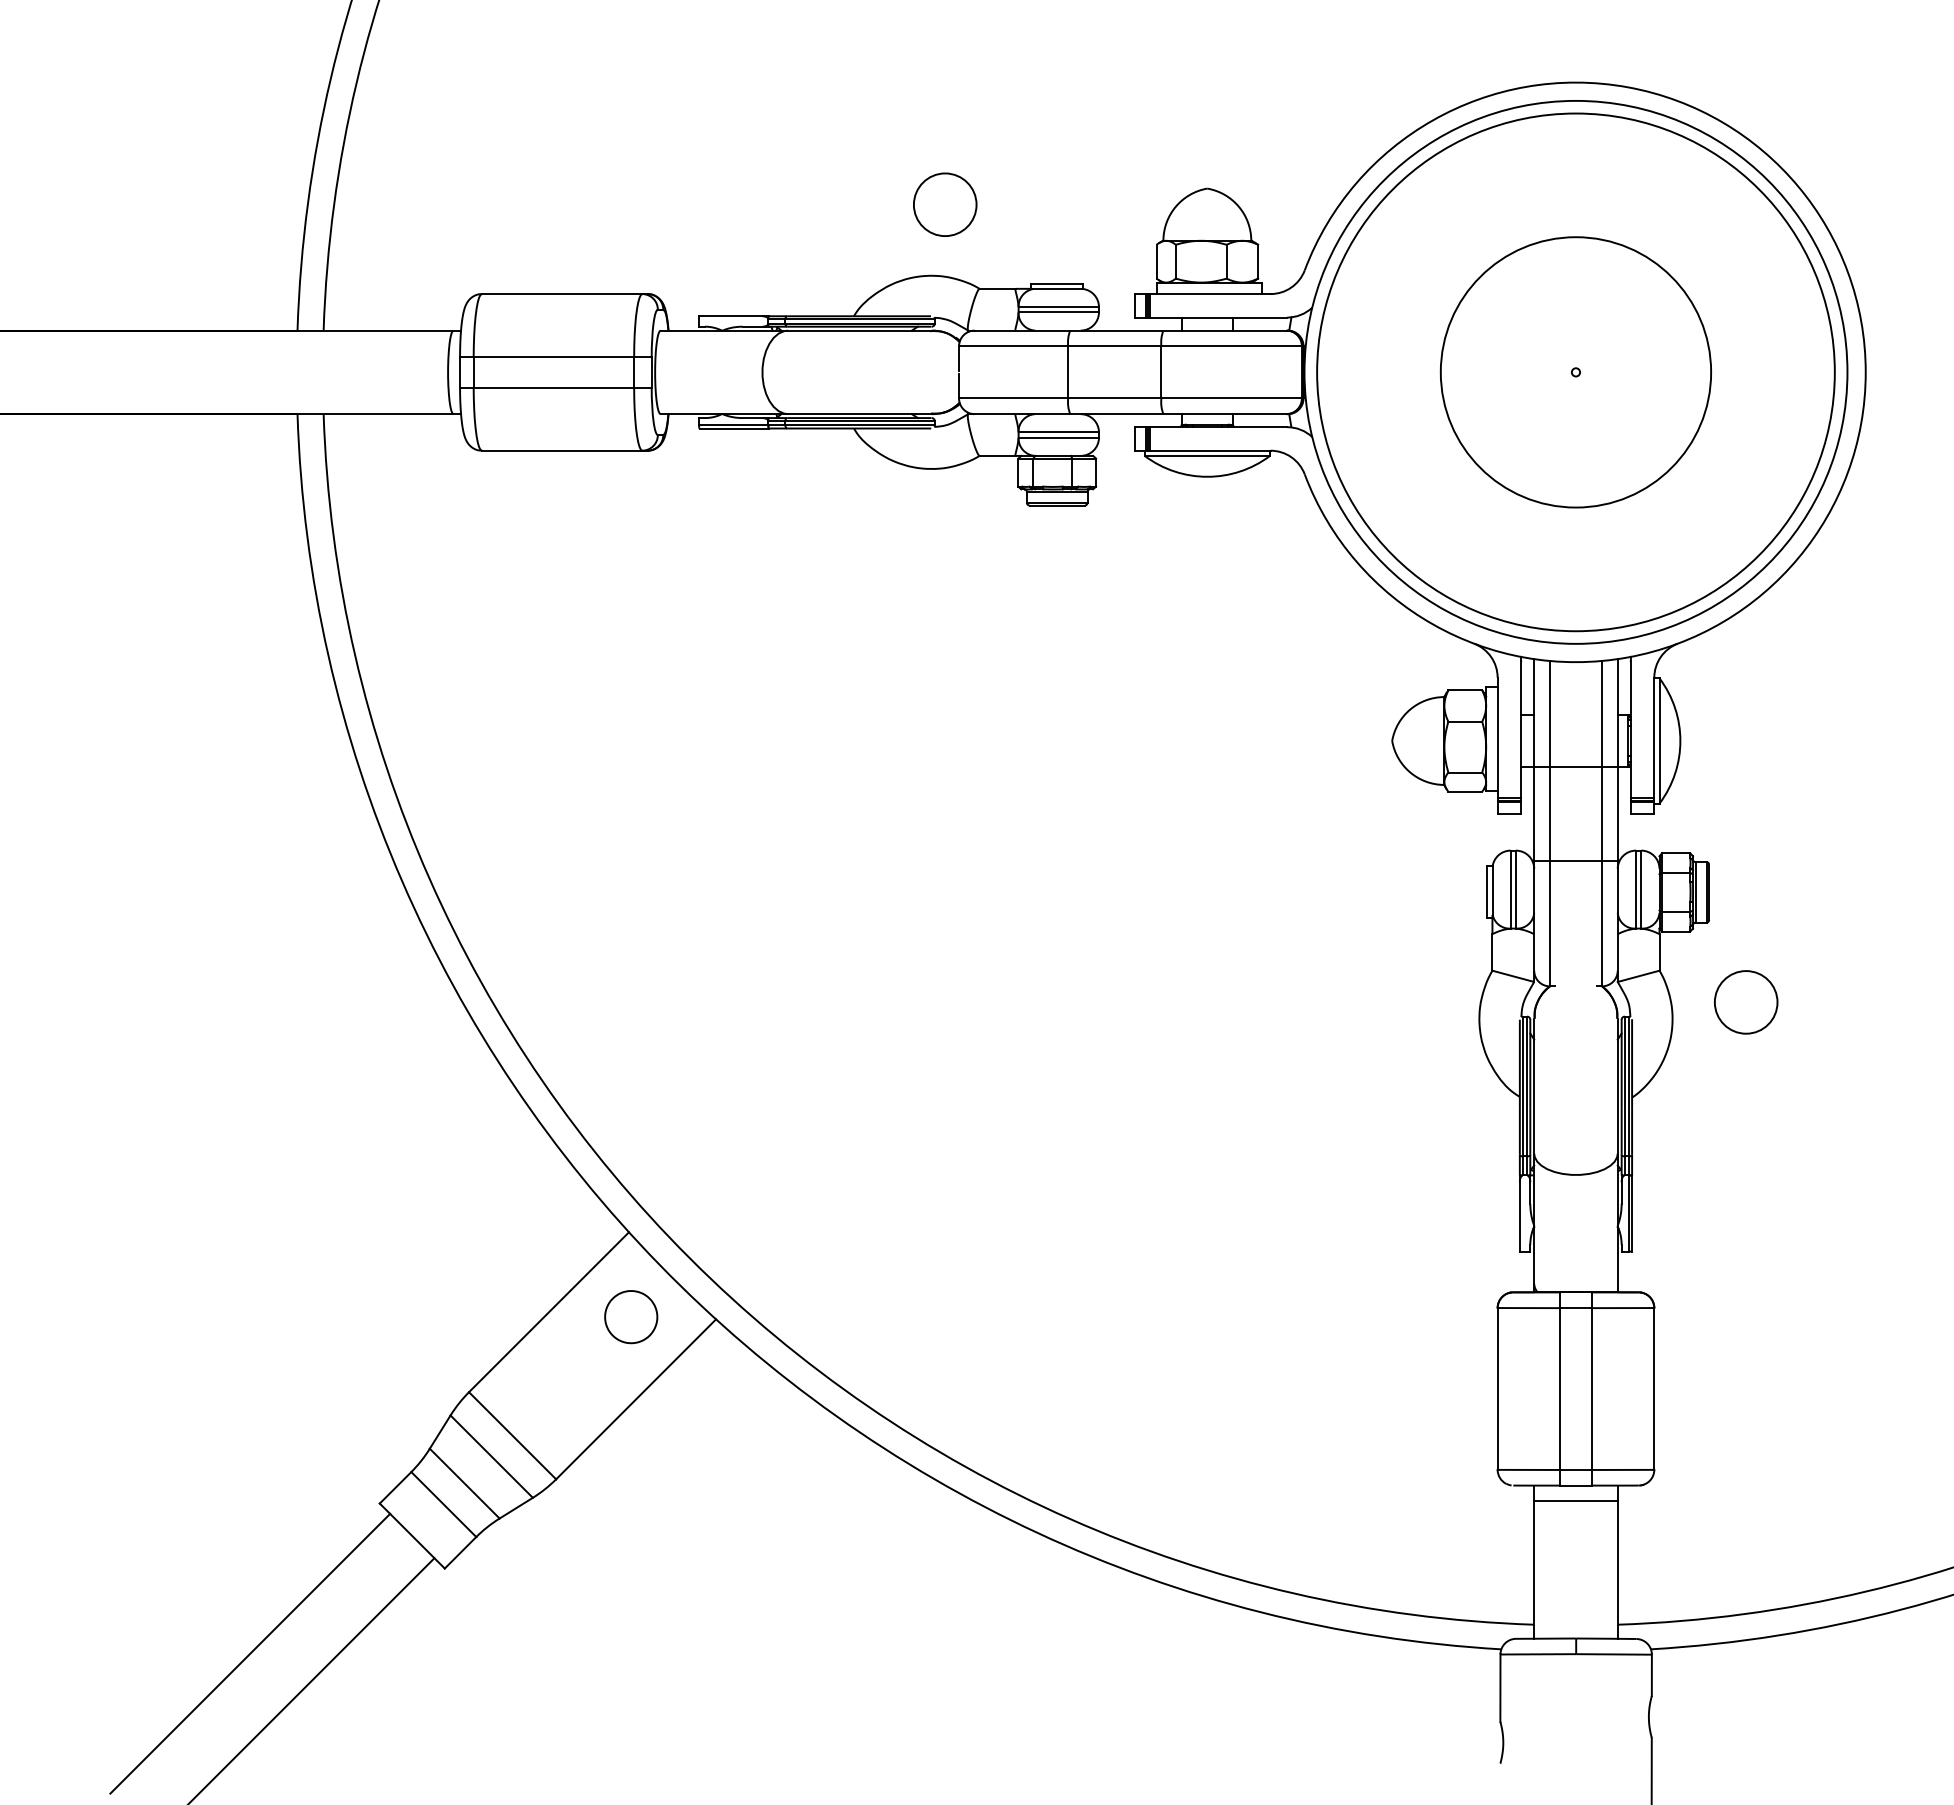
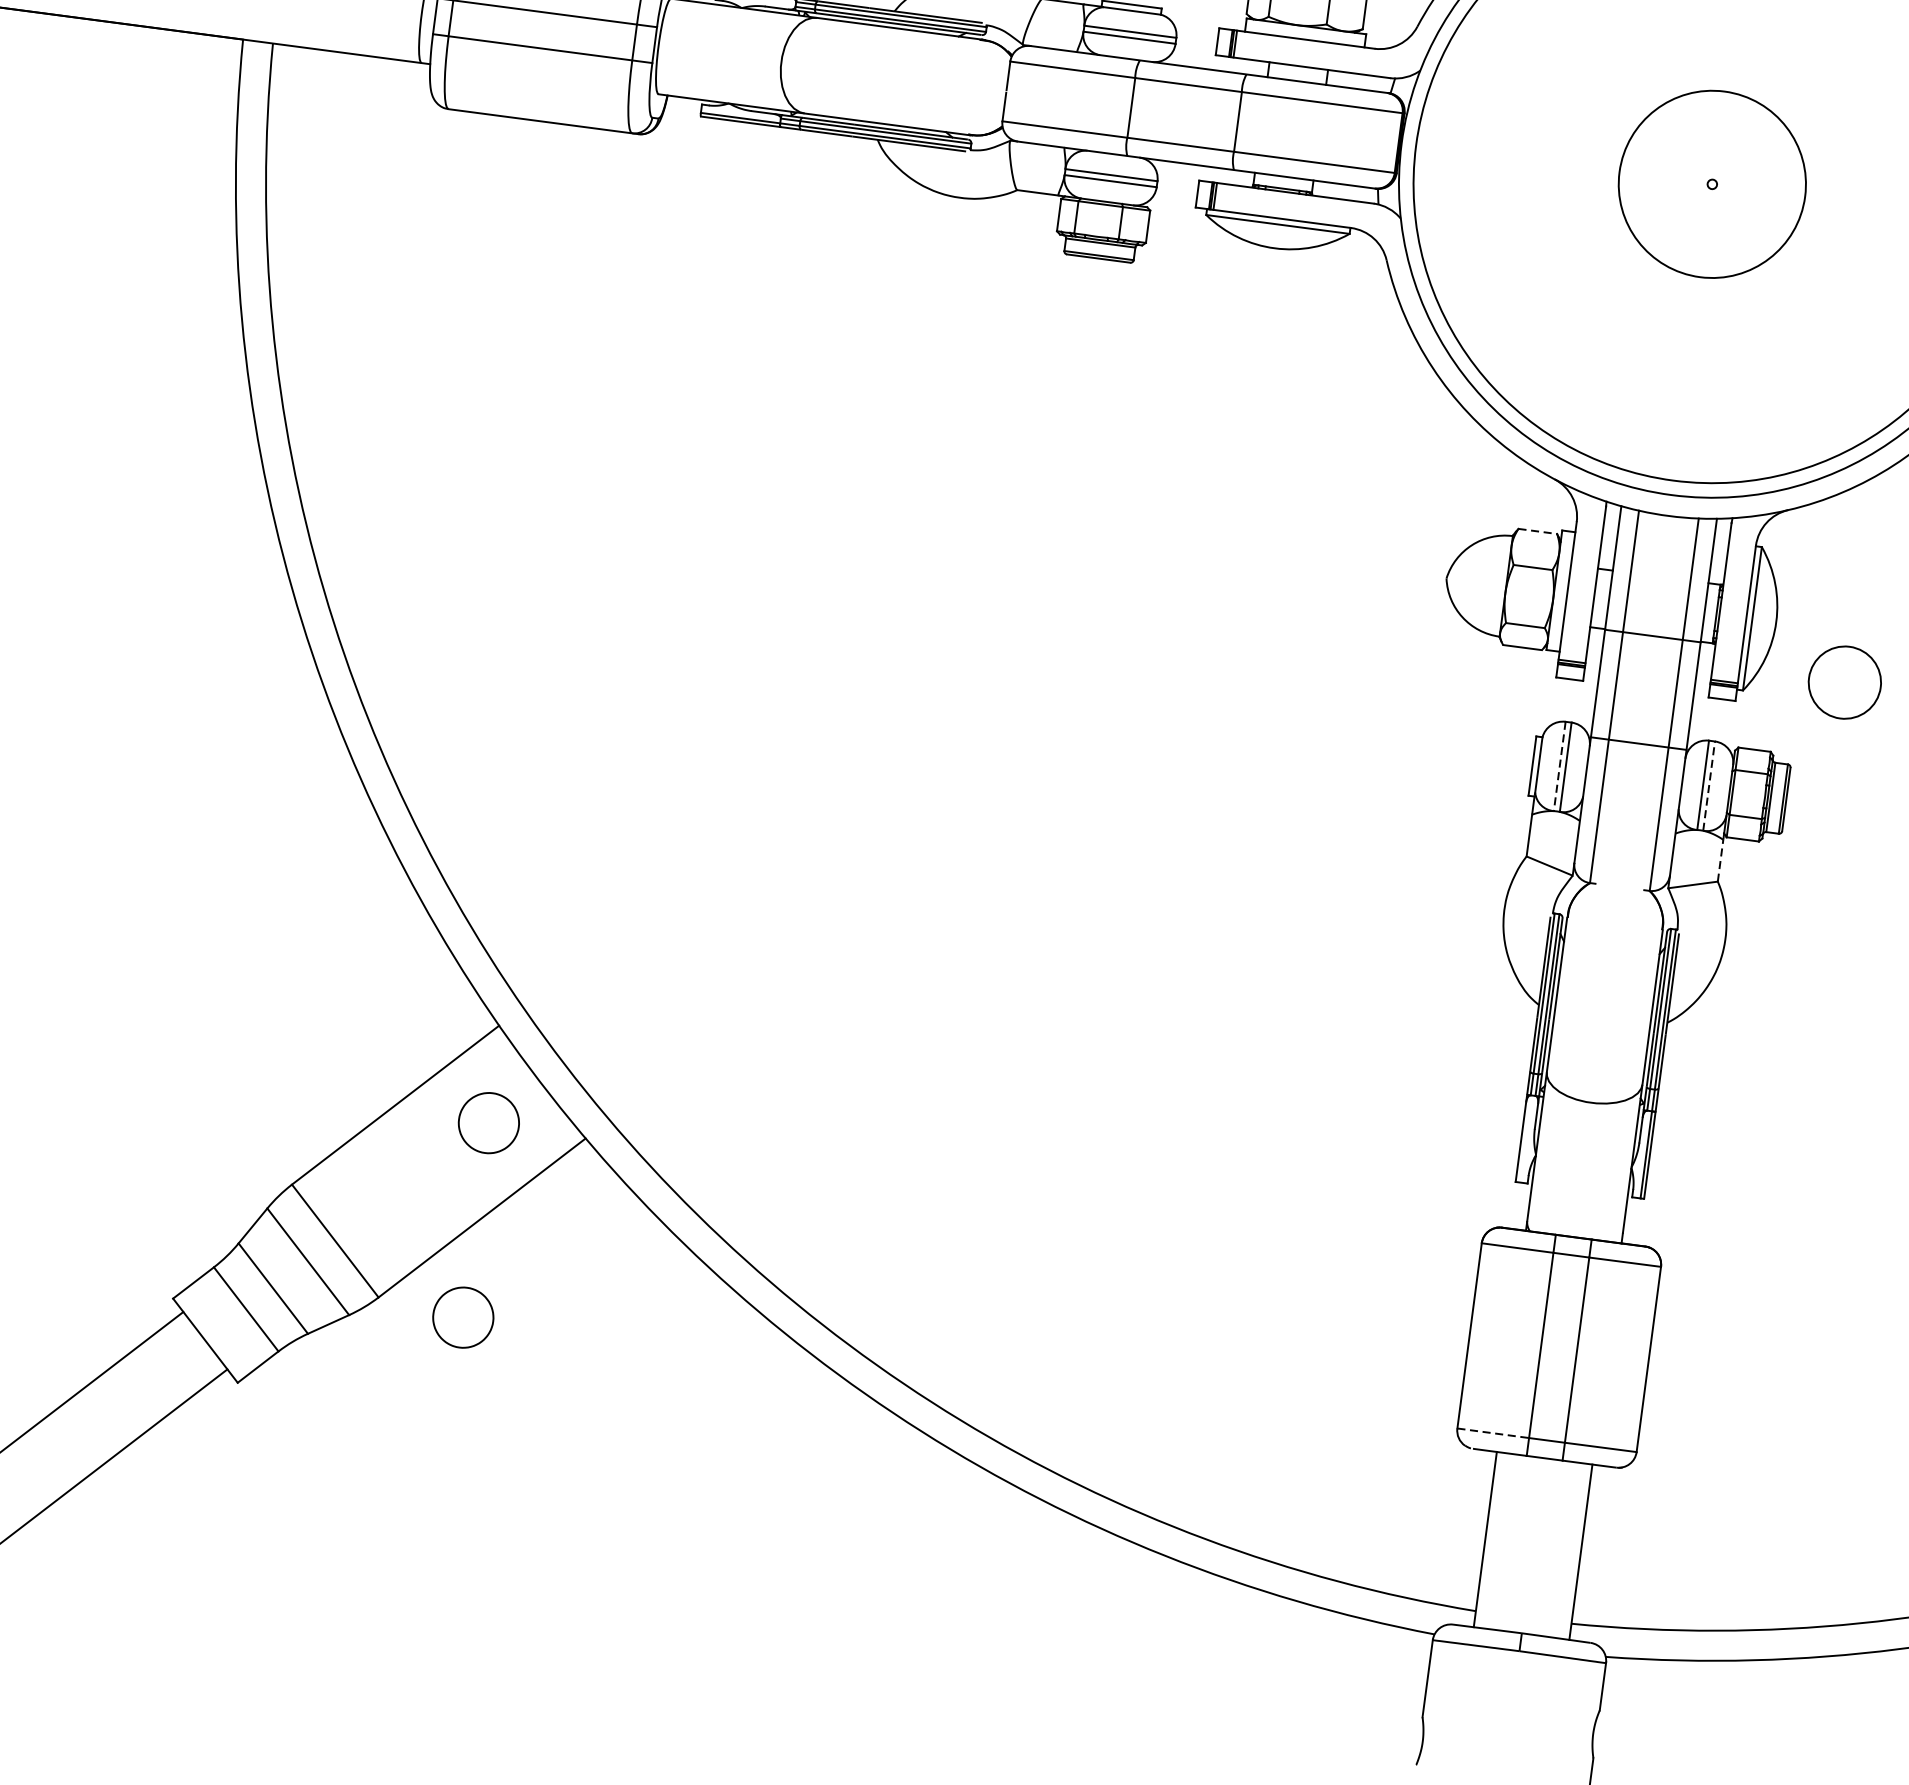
circle: (1575, 372) -> (1711, 184), size x0.6
line: (1465, 690) -> (1538, 531), solid -> dashed
line: (1641, 889) -> (1709, 786), solid -> dashed
line: (1510, 890) -> (1559, 767), solid -> dashed
line: (1659, 951) -> (1720, 859), solid -> dashed
circle: (1746, 1002) -> (1845, 682), moved
line: (1529, 1469) -> (1493, 1432), solid -> dashed
part: (631, 1487) -> (463, 1318), added
line: (1575, 1501) -> (1541, 1476), removed

